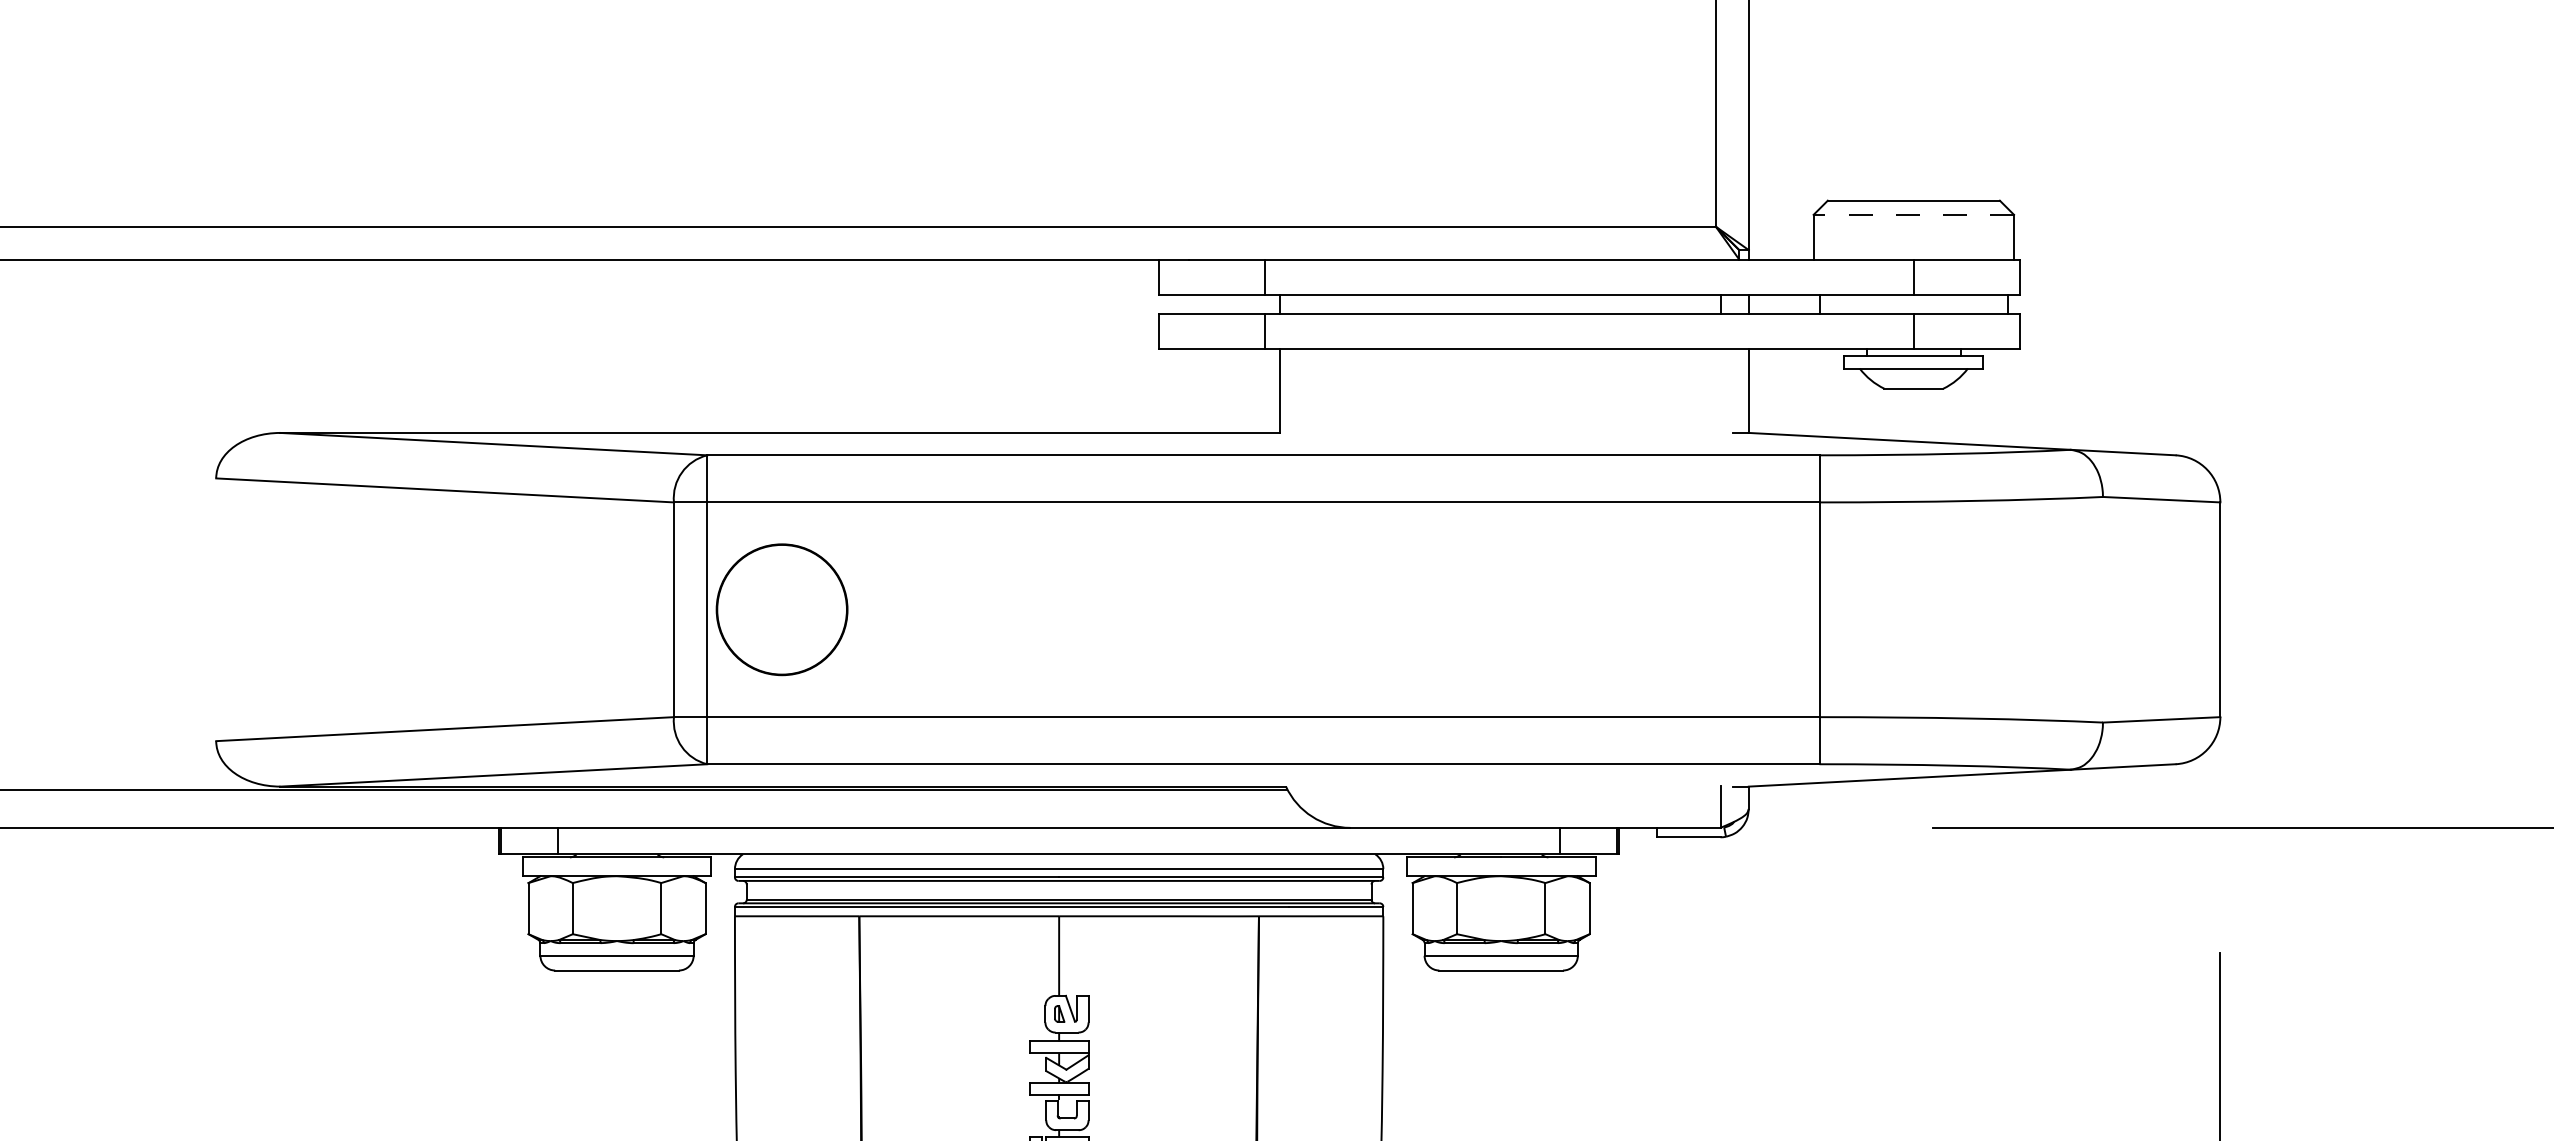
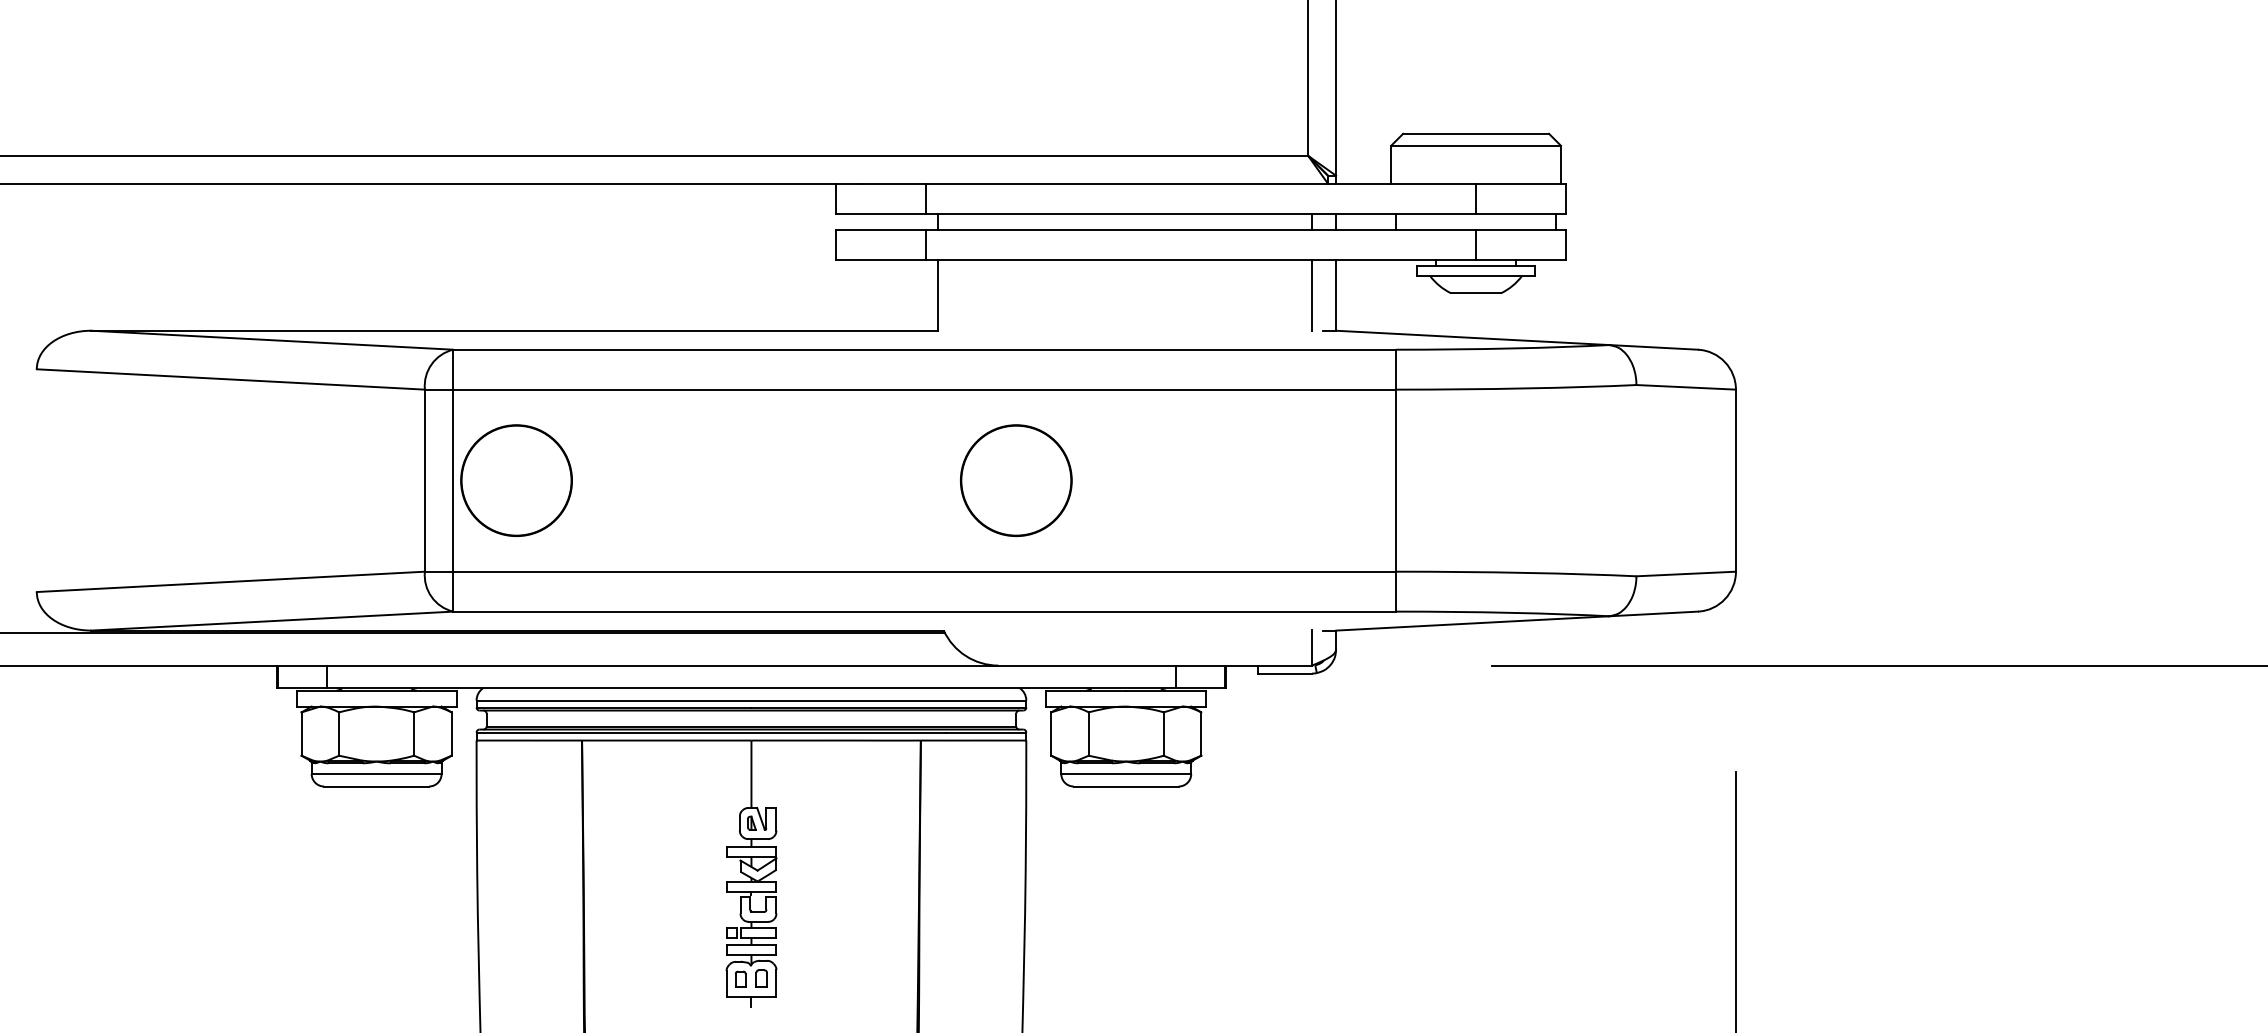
line: (1914, 214) -> (1476, 145), dashed -> solid
line: (1720, 390) -> (1312, 294), added
circle: (1371, 609) -> (1016, 480), added

